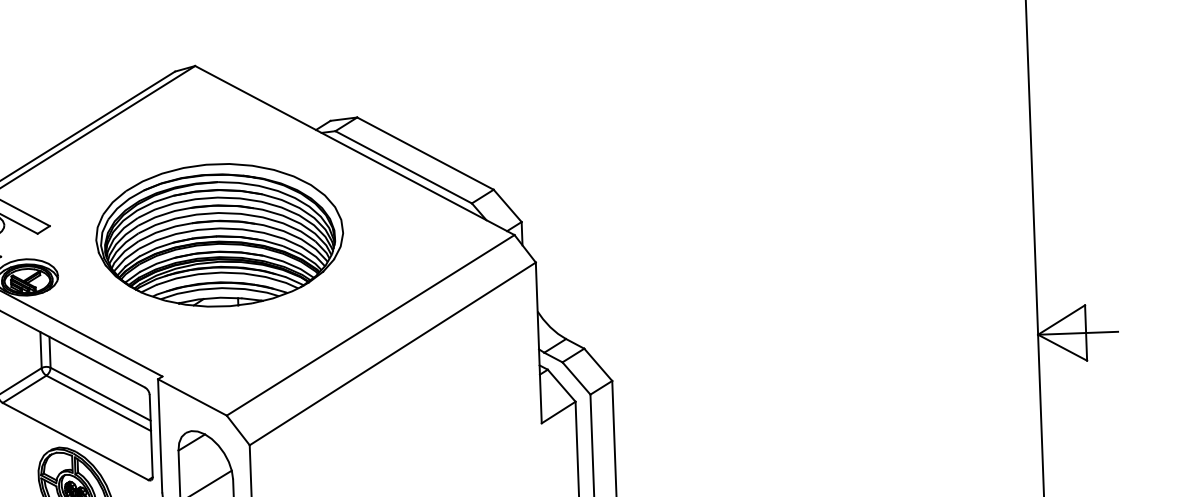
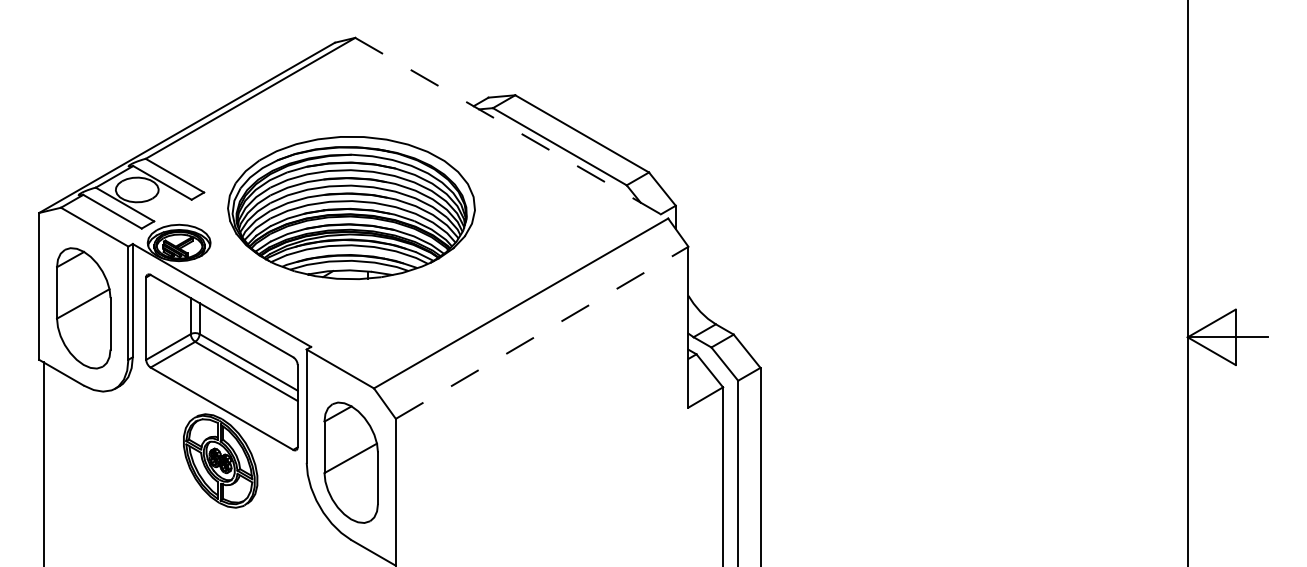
line: (354, 150) -> (511, 128), solid -> dashed
part: (219, 234) -> (351, 207), moved
line: (393, 353) -> (542, 332), solid -> dashed

